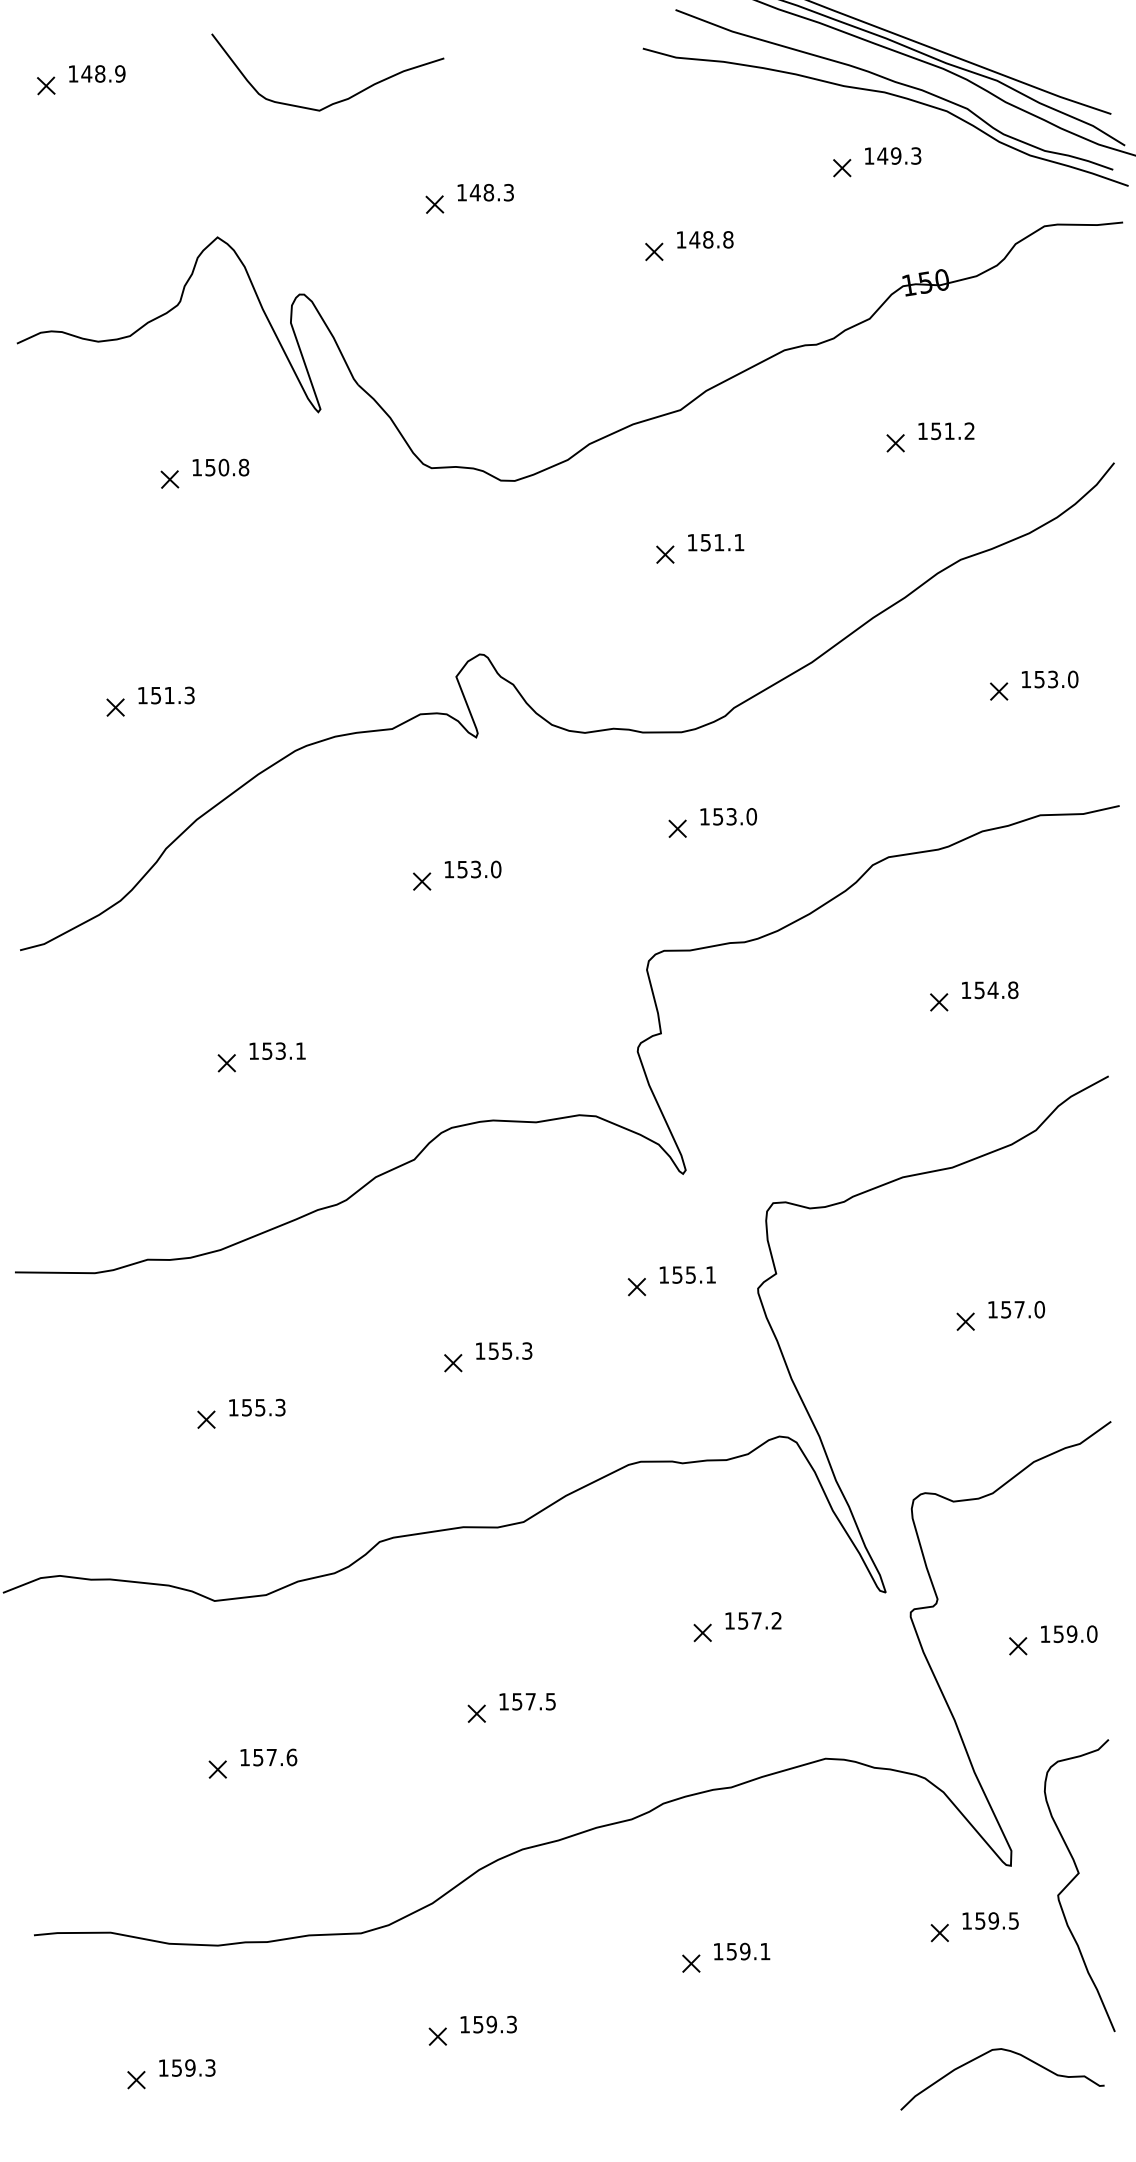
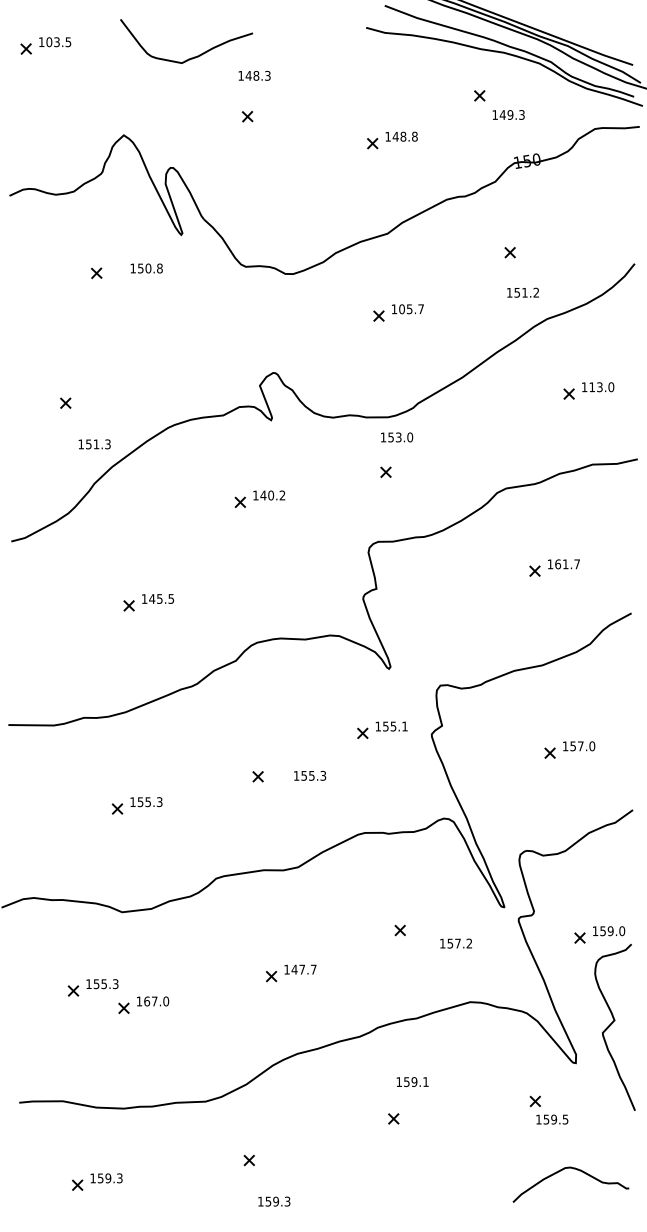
text: (102, 74) -> (58, 42), 148.9 -> 103.5
text: (892, 155) -> (508, 114), moved
text: (485, 192) -> (254, 75), moved
text: (945, 430) -> (522, 292), moved
text: (220, 467) -> (146, 268), moved
text: (722, 543) -> (411, 309), 151.1 -> 105.7
text: (1038, 679) -> (591, 387), 153.0 -> 113.0
text: (166, 695) -> (94, 444), moved
text: (729, 816) -> (397, 437), moved
text: (478, 869) -> (272, 495), 153.0 -> 140.2
text: (996, 990) -> (567, 564), 154.8 -> 161.7
text: (283, 1050) -> (161, 598), 153.1 -> 145.5
text: (504, 1350) -> (310, 775), moved
text: (752, 1620) -> (455, 943), moved
text: (532, 1701) -> (303, 969), 157.5 -> 147.7
part: (162, 1733) -> (92, 987), added
text: (274, 1757) -> (156, 1001), 157.6 -> 167.0
curve: (1075, 1880) -> (612, 1024), moved
text: (990, 1920) -> (552, 1119), moved
text: (741, 1950) -> (412, 1081), moved
text: (489, 2024) -> (274, 1201), moved

